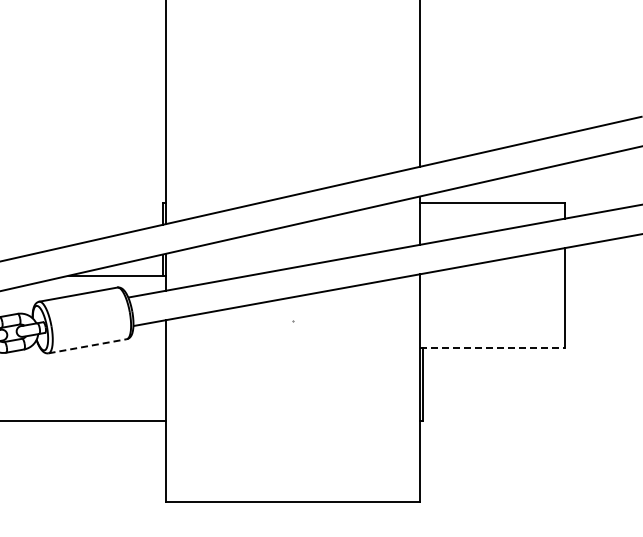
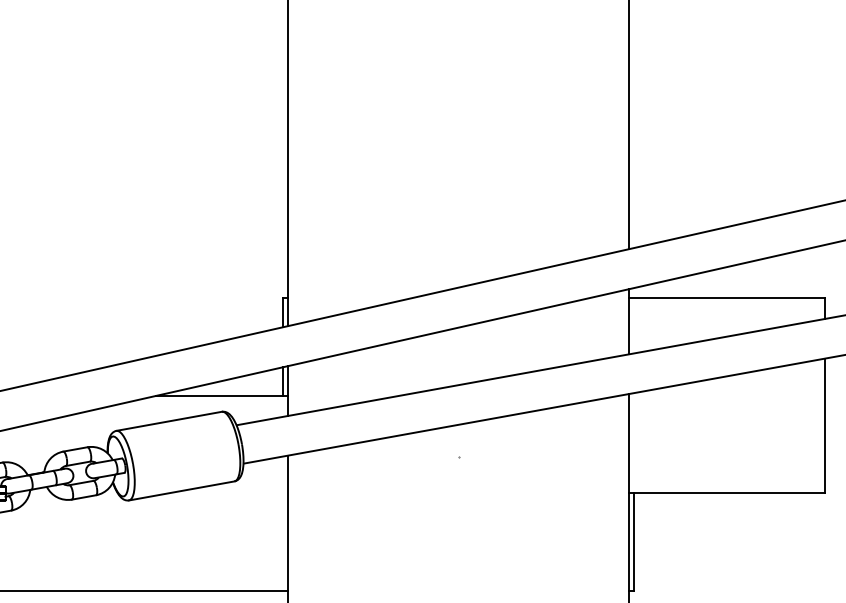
line: (87, 346) -> (181, 491), dashed -> solid
line: (492, 348) -> (727, 493), dashed -> solid

